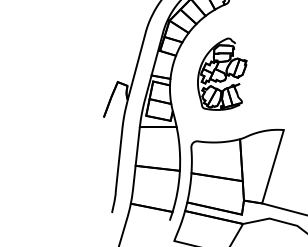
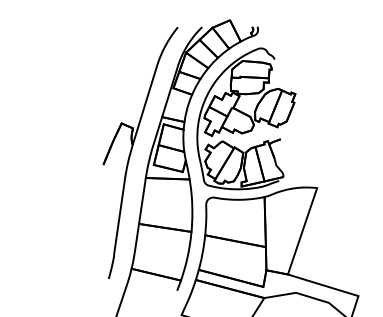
part: (222, 73) -> (246, 118), size x1.67

